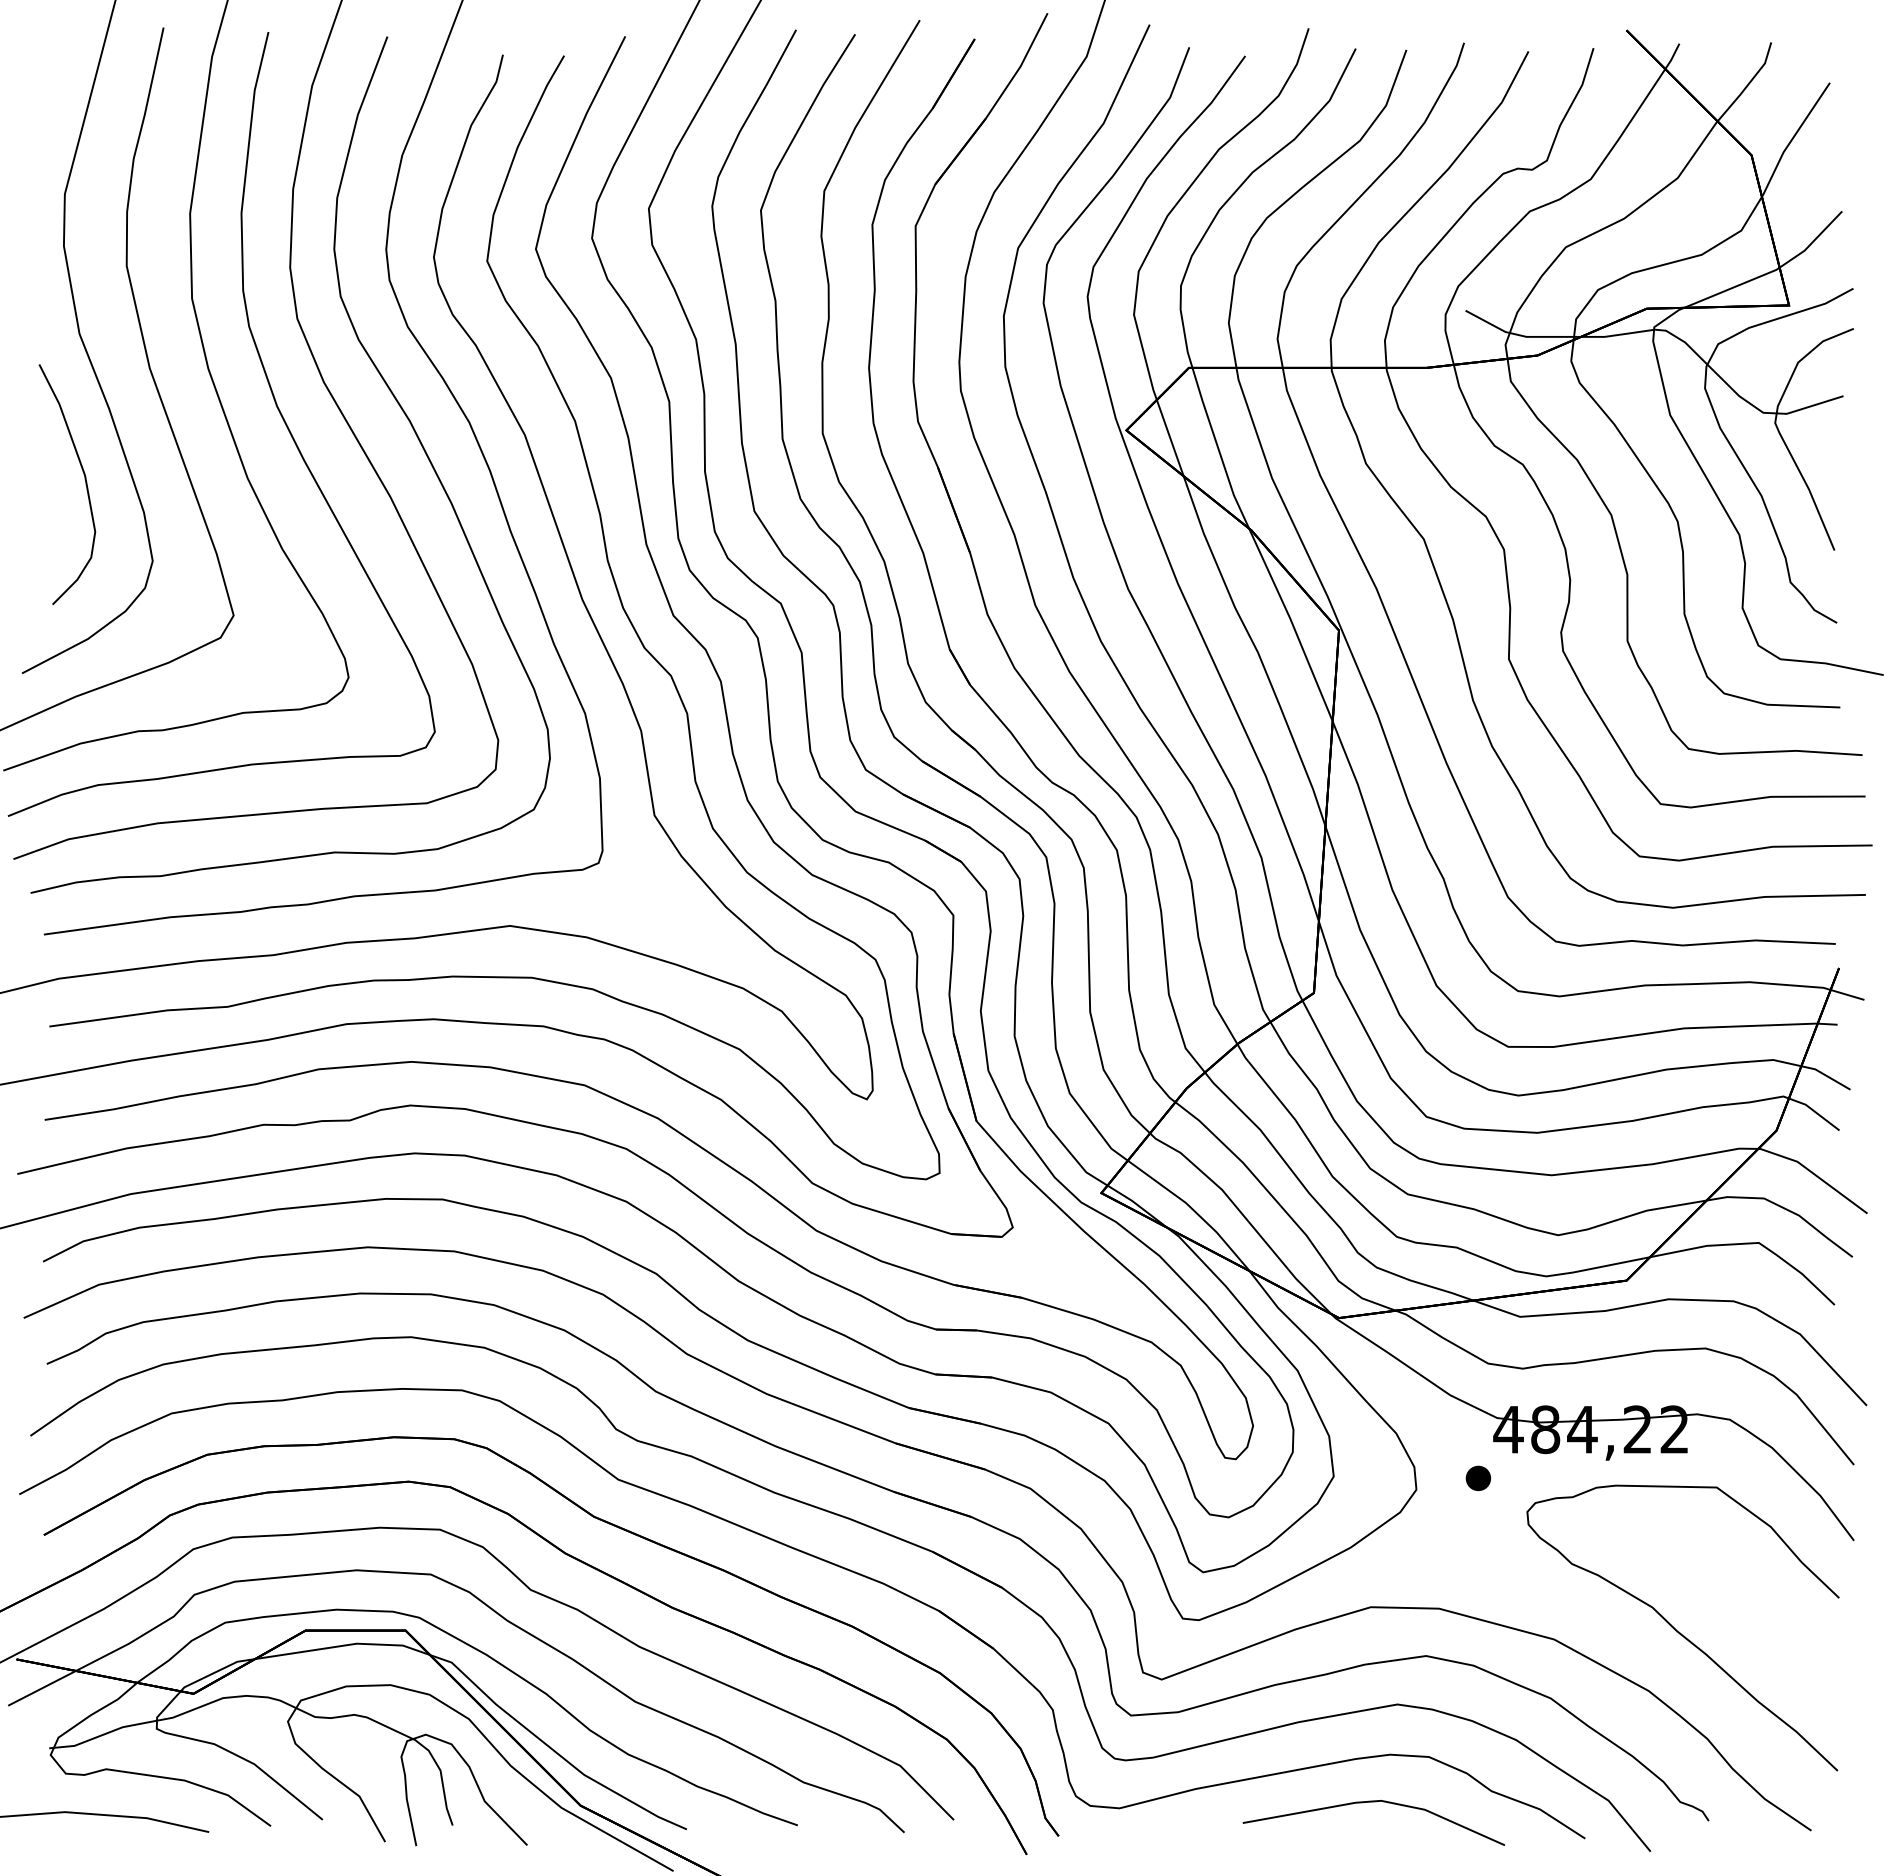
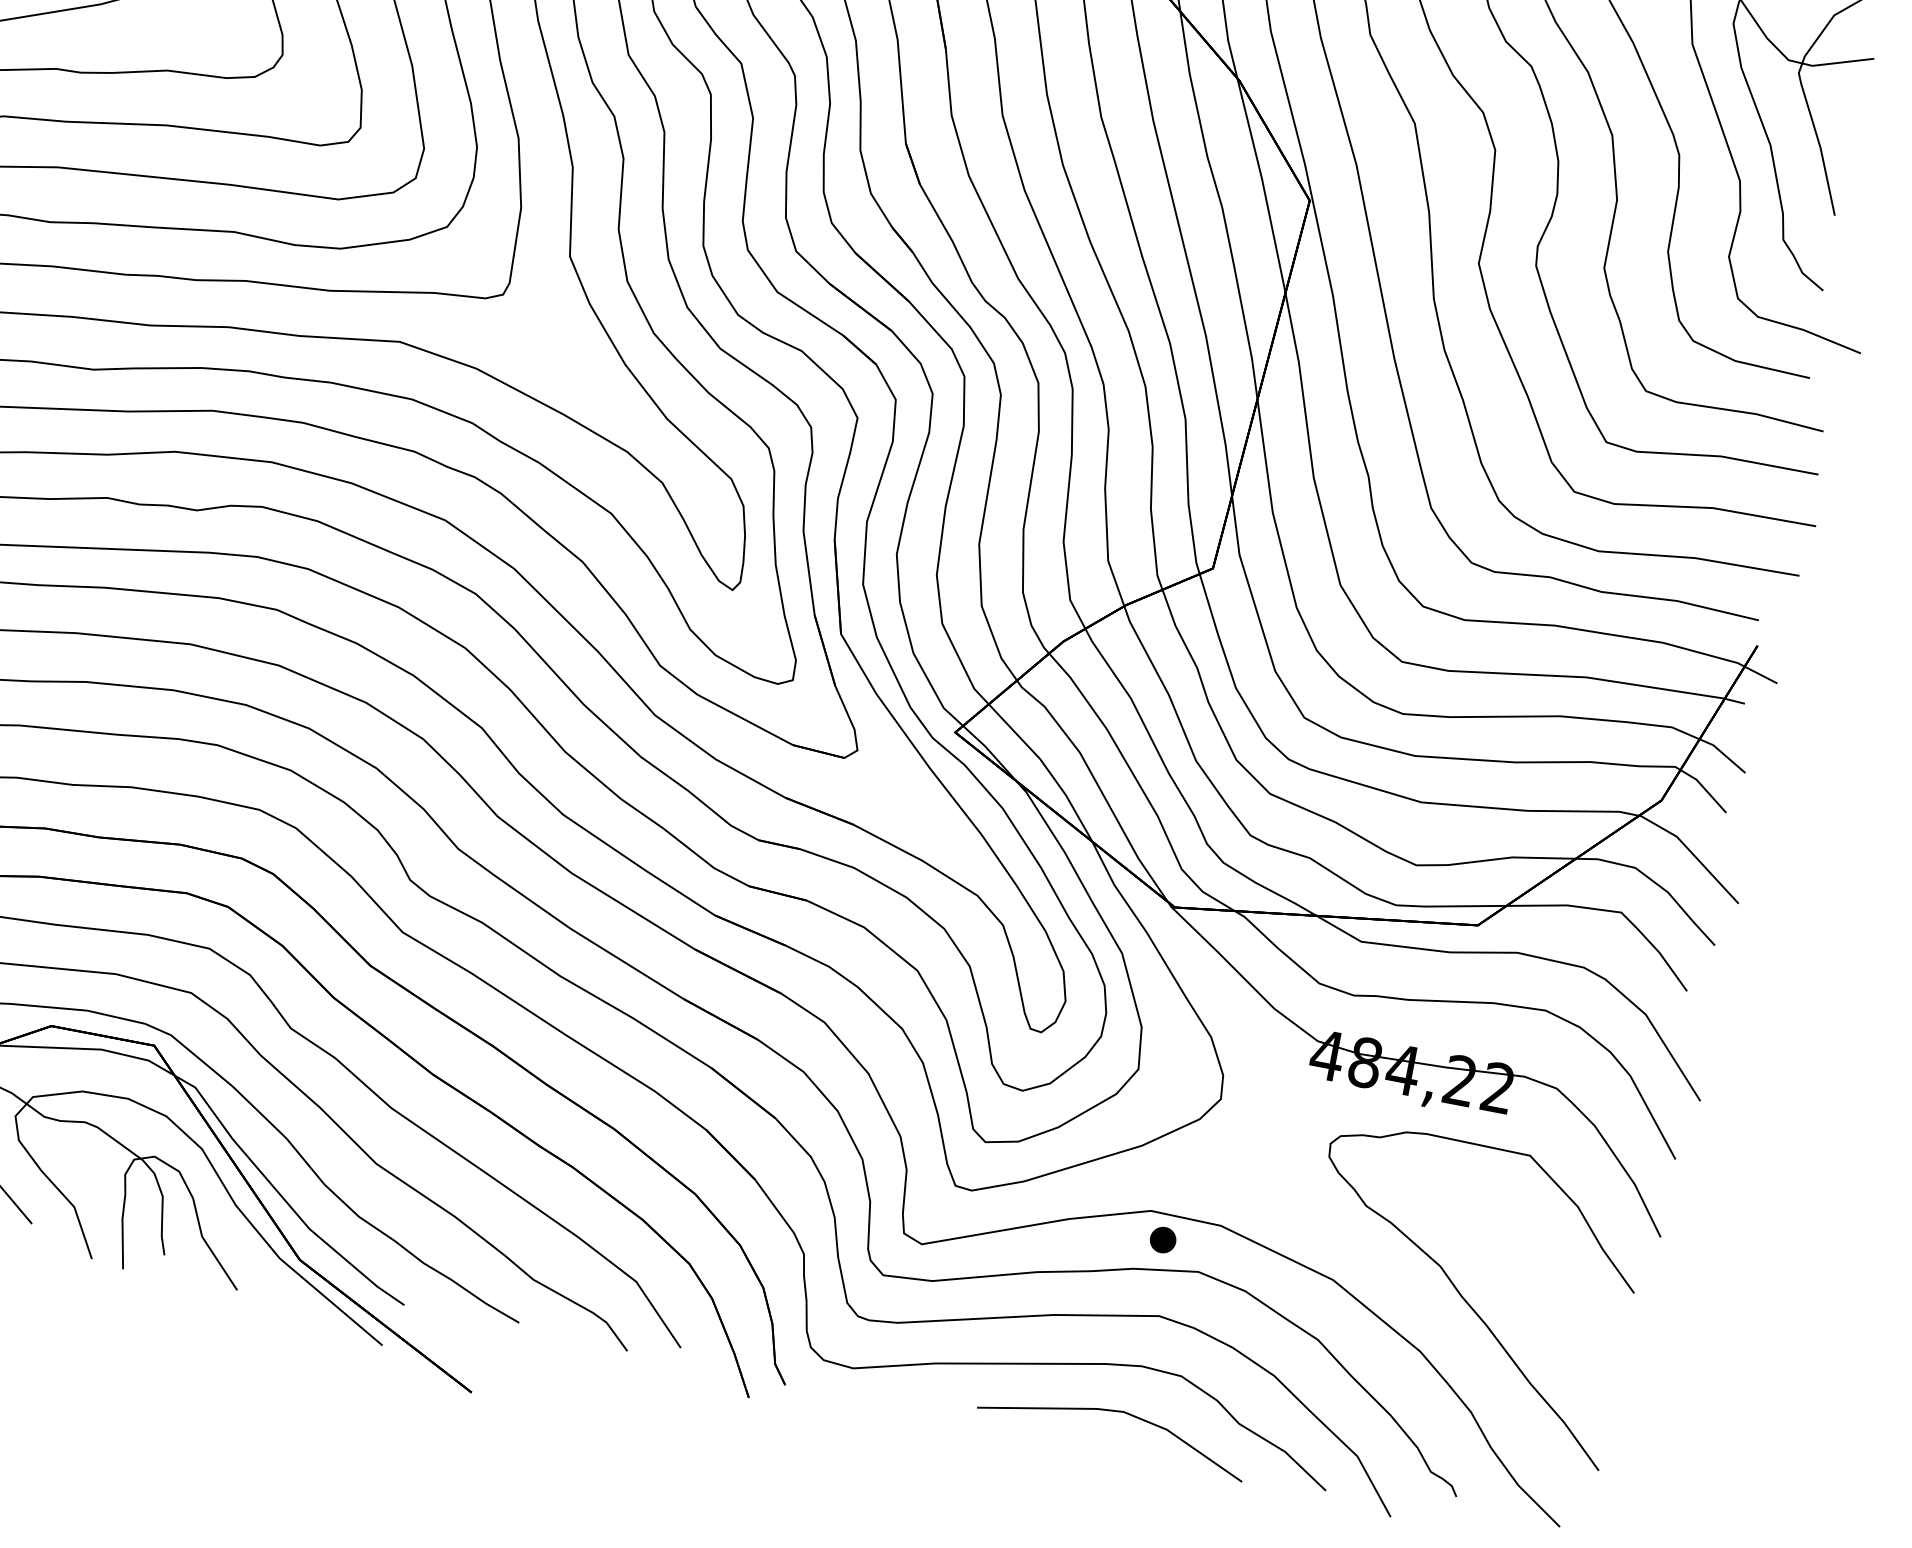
part: (1477, 1477) -> (1162, 1238), moved

